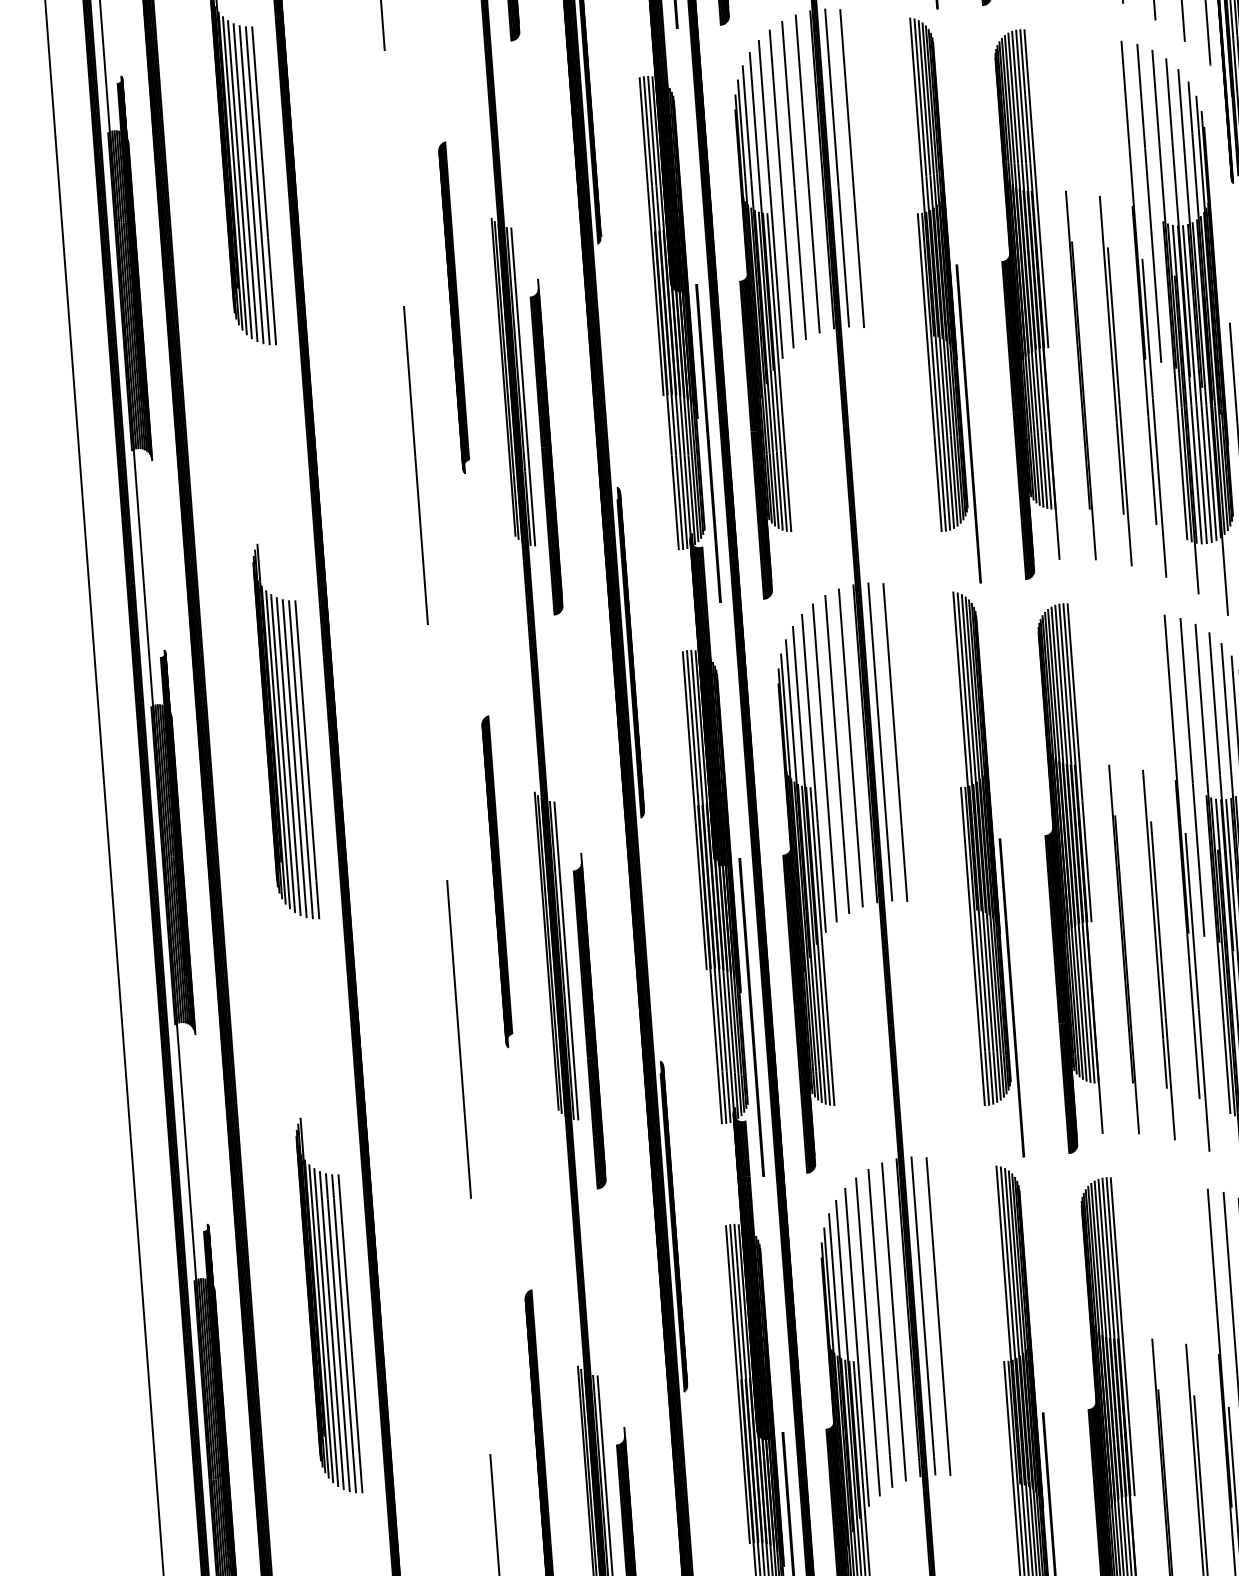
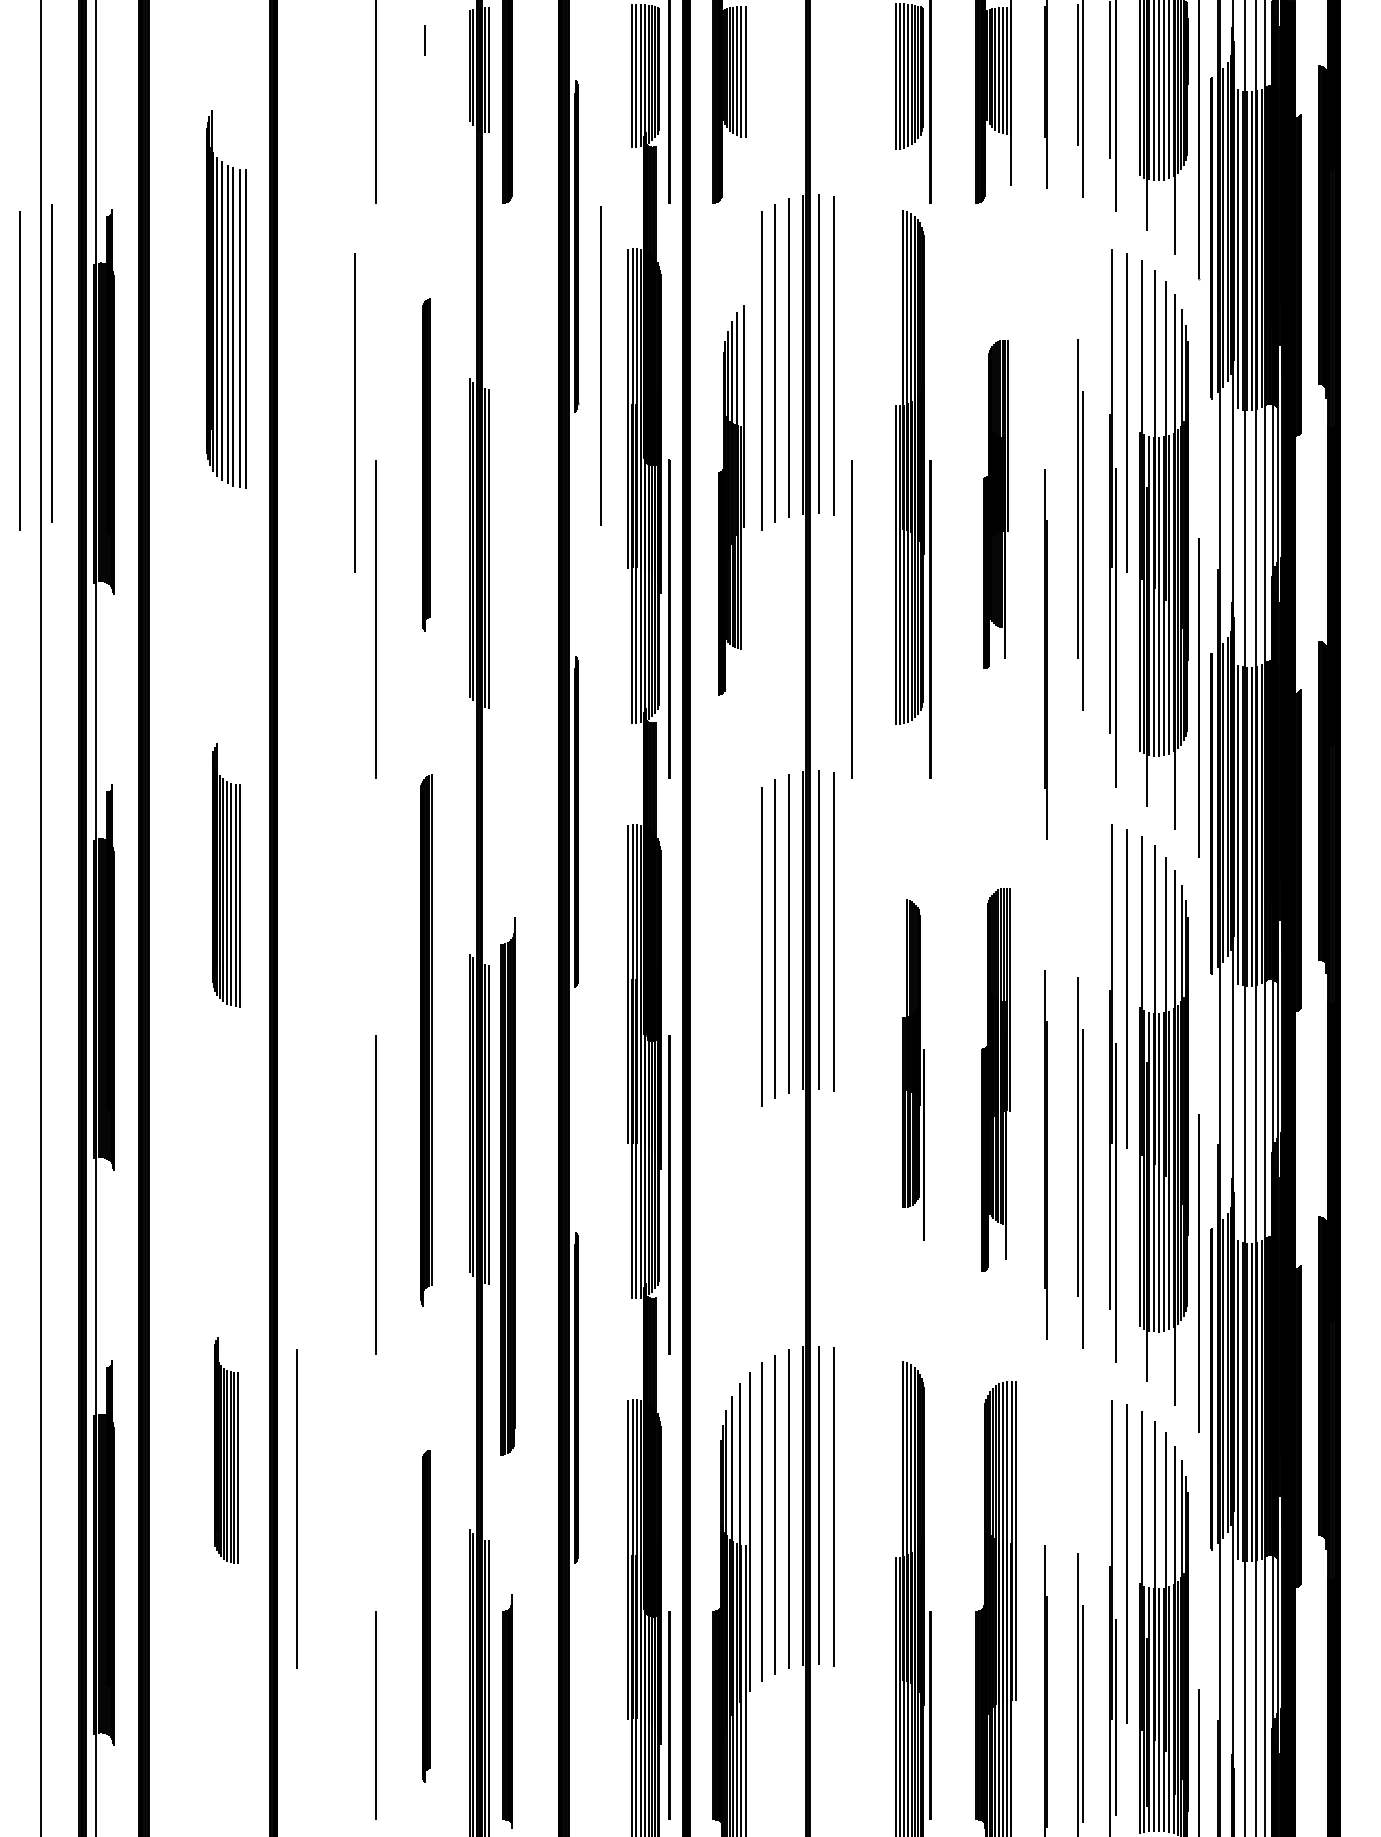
line: (620, 195) -> (600, 365), added
line: (72, 234) -> (51, 363), added
line: (41, 244) -> (19, 370), added
line: (378, 260) -> (354, 412), added
part: (1024, 304) -> (995, 504), size x0.6
part: (761, 319) -> (731, 499), size x0.7
line: (1080, 375) -> (1045, 654), moved
part: (1115, 380) -> (1080, 524), moved
line: (889, 430) -> (851, 619), added
part: (546, 446) -> (507, 610), removed
part: (285, 732) -> (226, 875), size x0.7
part: (985, 874) -> (913, 1069), size x0.6
part: (1067, 877) -> (995, 1079), size x0.7
part: (497, 881) -> (426, 1040), size x1.6
part: (804, 893) -> (731, 1075), removed
part: (589, 1021) -> (507, 1186), size x1.6
part: (328, 1305) -> (226, 1450), size x0.6
line: (403, 1358) -> (296, 1508), added

